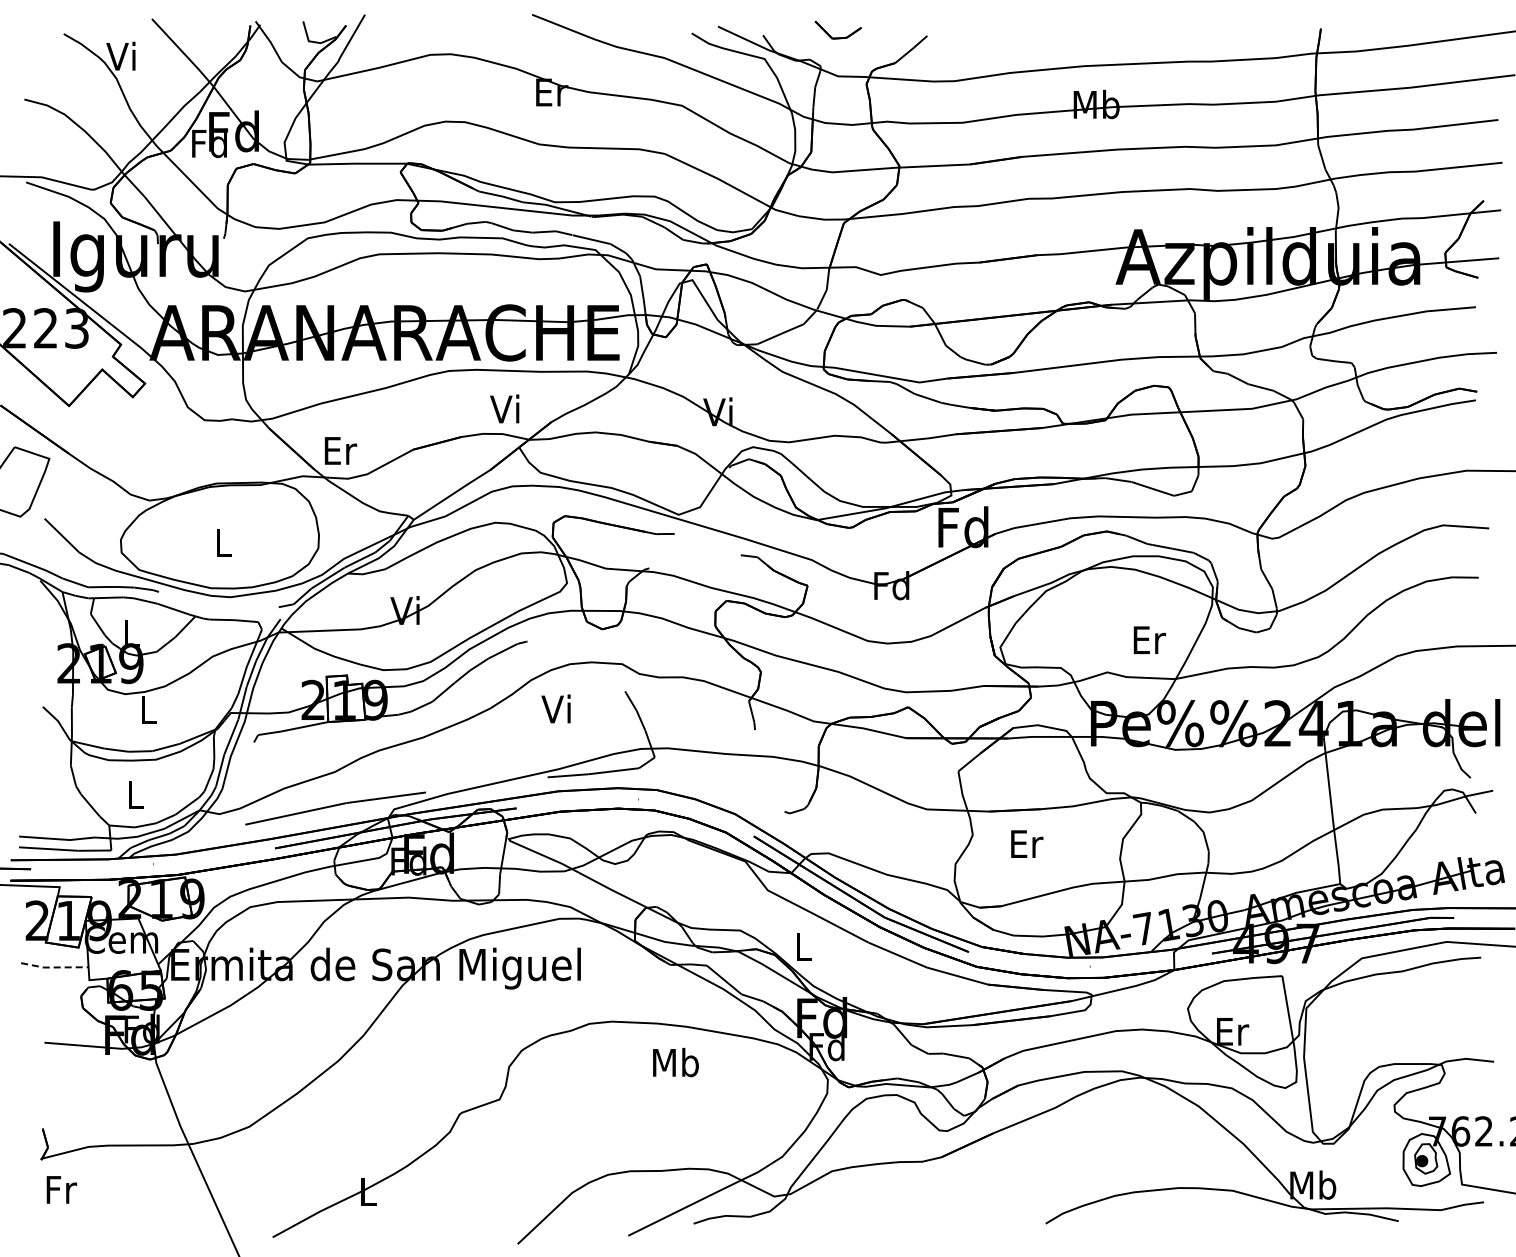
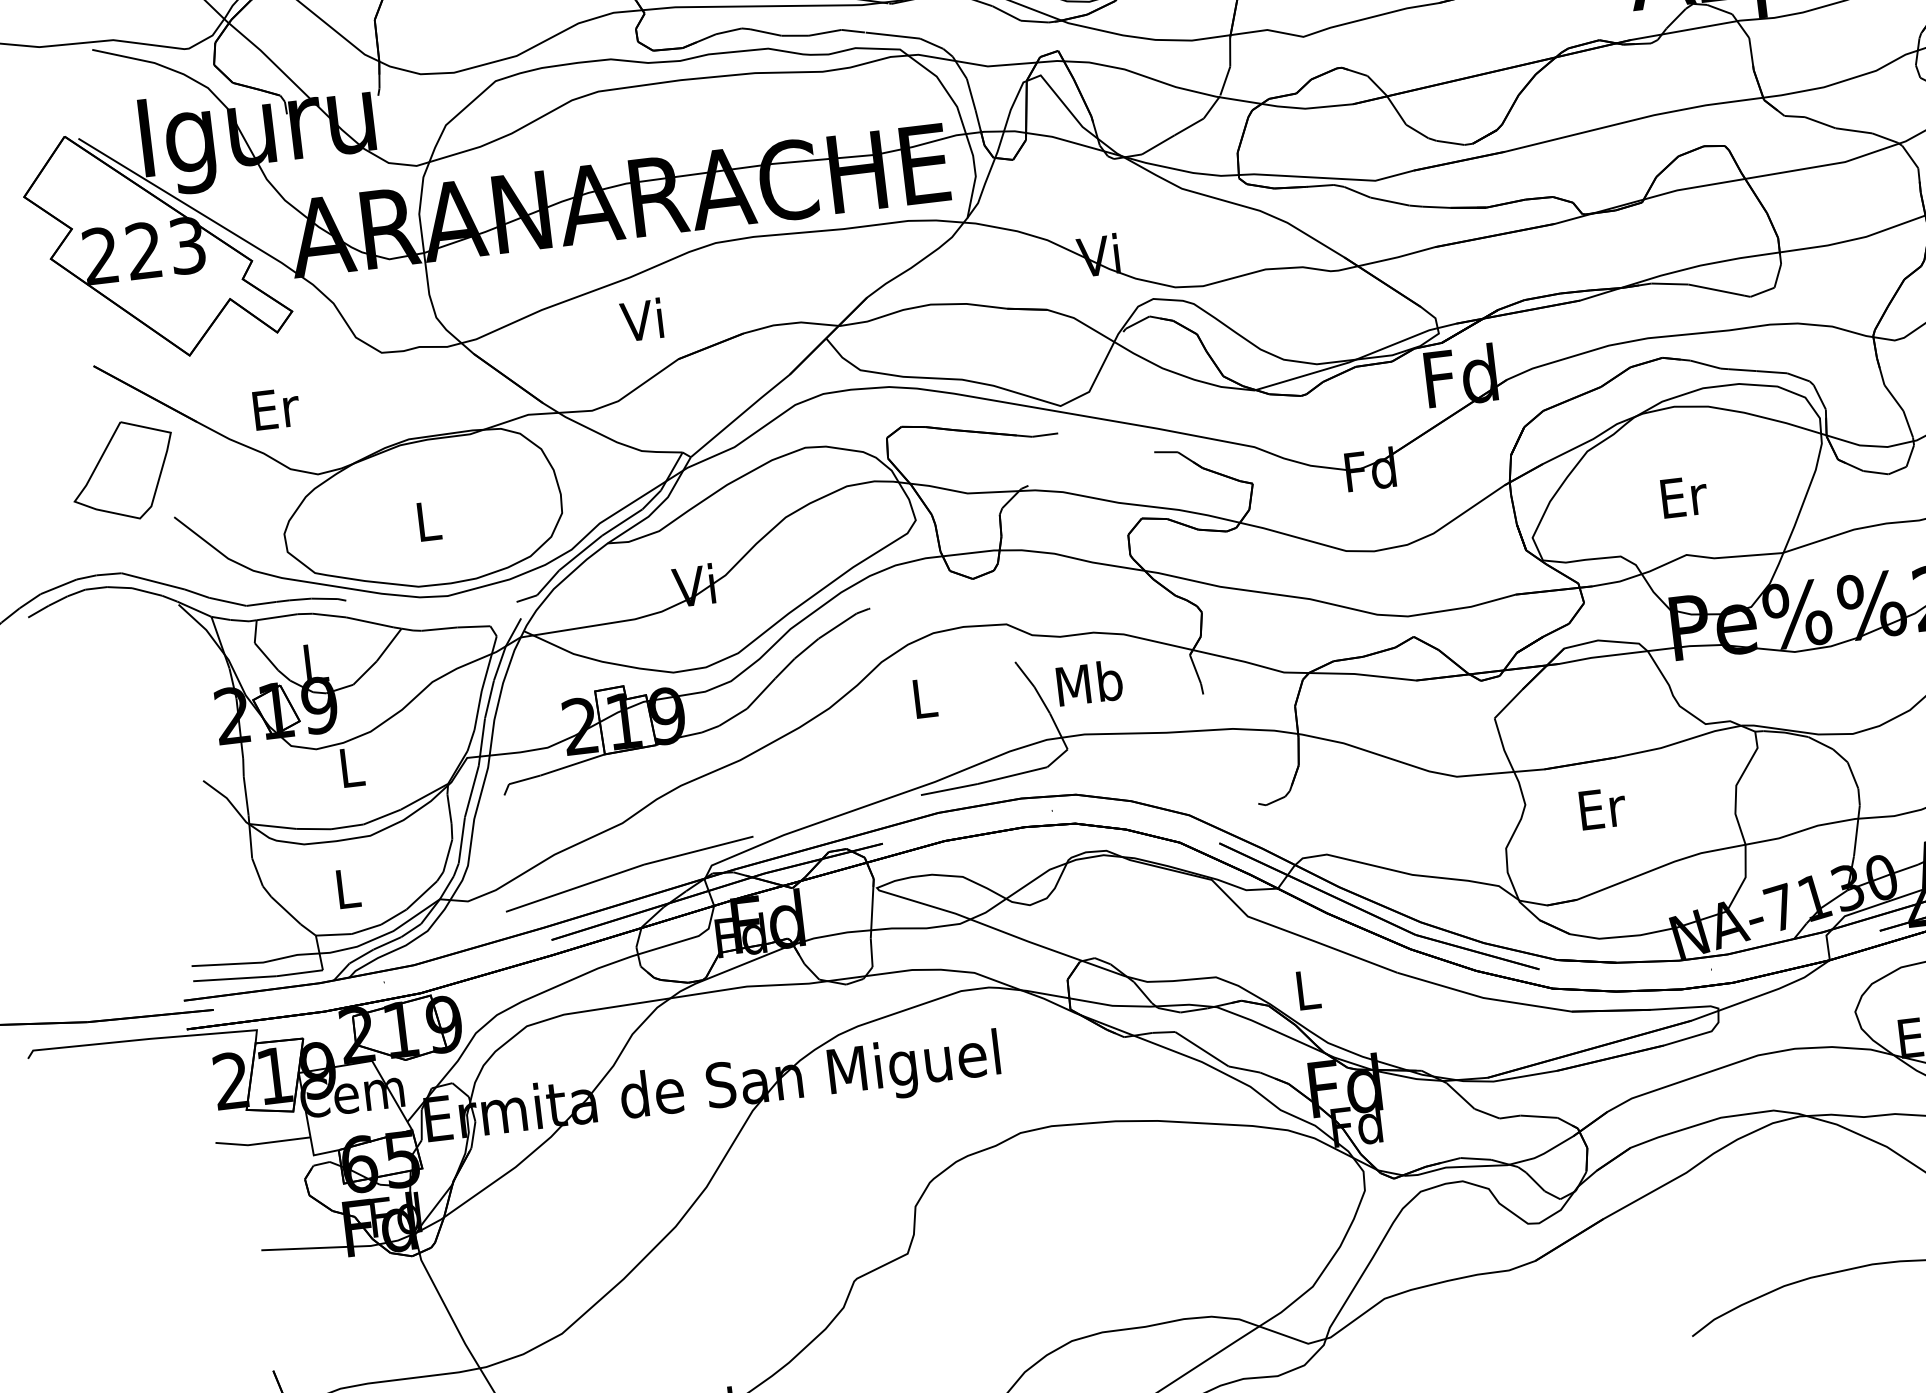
text: (504, 408) -> (641, 319), moved
text: (341, 450) -> (277, 408), moved
text: (1149, 639) -> (1683, 495), moved
text: (555, 708) -> (920, 697), Vi -> L
line: (53, 967) -> (261, 1143), dashed -> solid
text: (675, 1062) -> (1089, 683), moved

